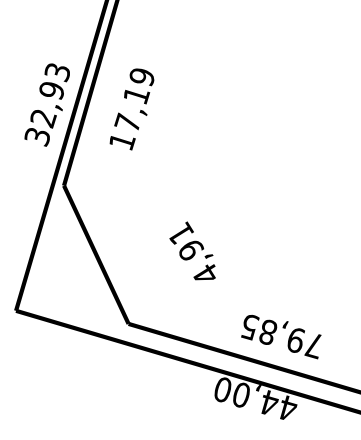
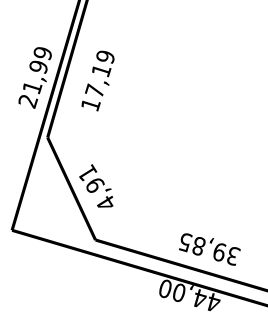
text: (46, 105) -> (34, 78), 32,93 -> 21,99
text: (192, 250) -> (96, 185), moved
text: (314, 346) -> (233, 256), 79,85 -> 39,85

